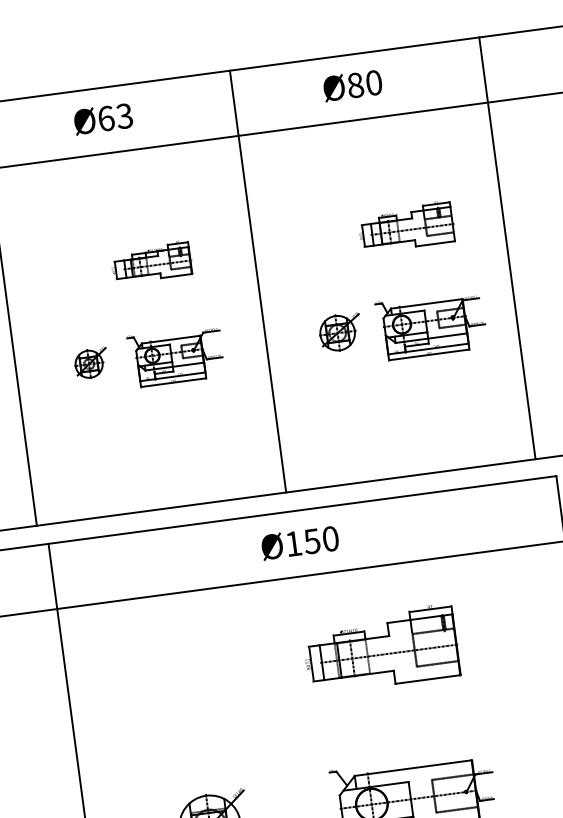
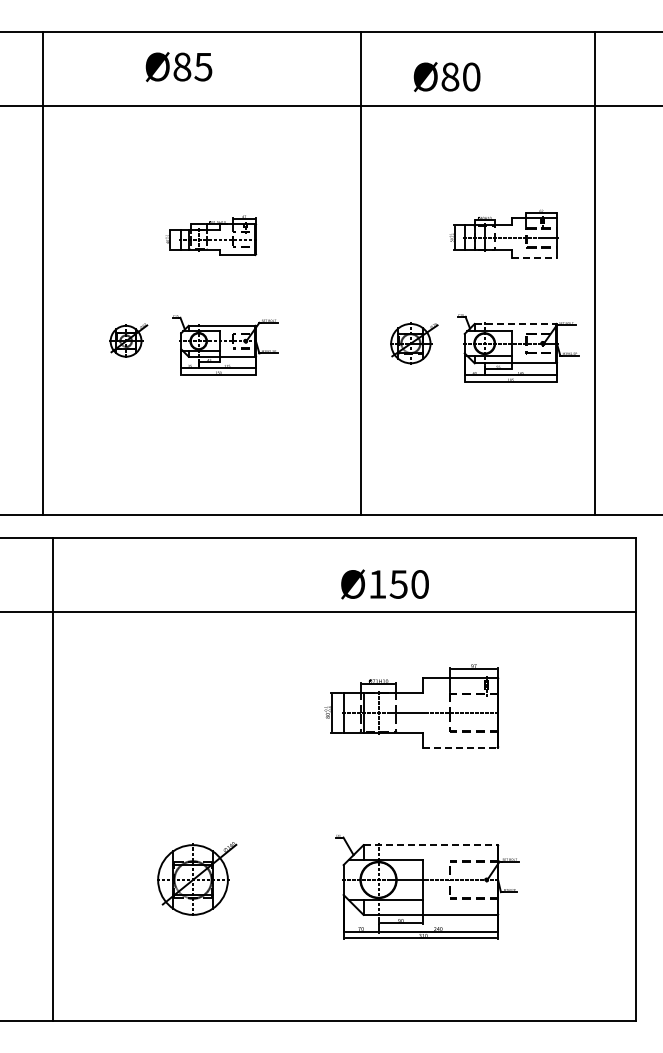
text: (352, 86) -> (446, 77), moved
text: (115, 117) -> (192, 66), Ø63 -> Ø85
line: (436, 243) -> (535, 257), solid -> dashed
line: (507, 248) -> (594, 273), moved
line: (257, 281) -> (360, 273), moved
line: (426, 303) -> (515, 323), solid -> dashed
text: (299, 543) -> (384, 584), moved
line: (427, 679) -> (460, 747), solid -> dashed
line: (414, 768) -> (431, 845), solid -> dashed

